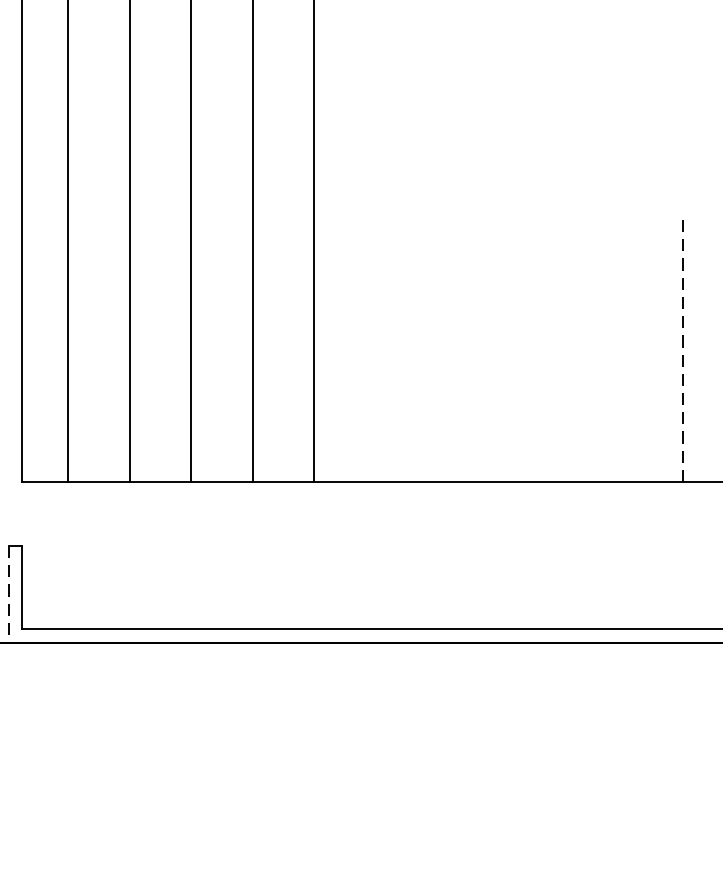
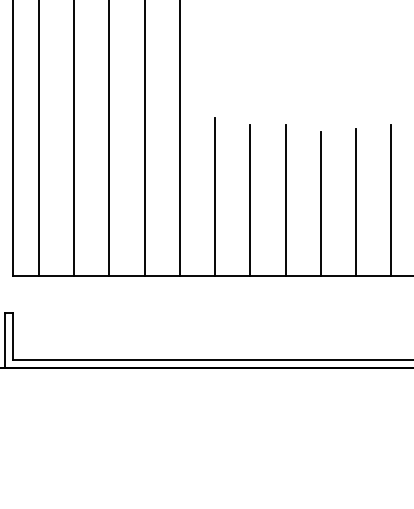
line: (376, 343) -> (215, 196), added
line: (437, 350) -> (250, 200), added
line: (498, 350) -> (285, 200), added
line: (683, 350) -> (391, 200), dashed -> solid
line: (622, 351) -> (356, 201), added
line: (559, 355) -> (320, 203), added
line: (7, 594) -> (4, 340), dashed -> solid

